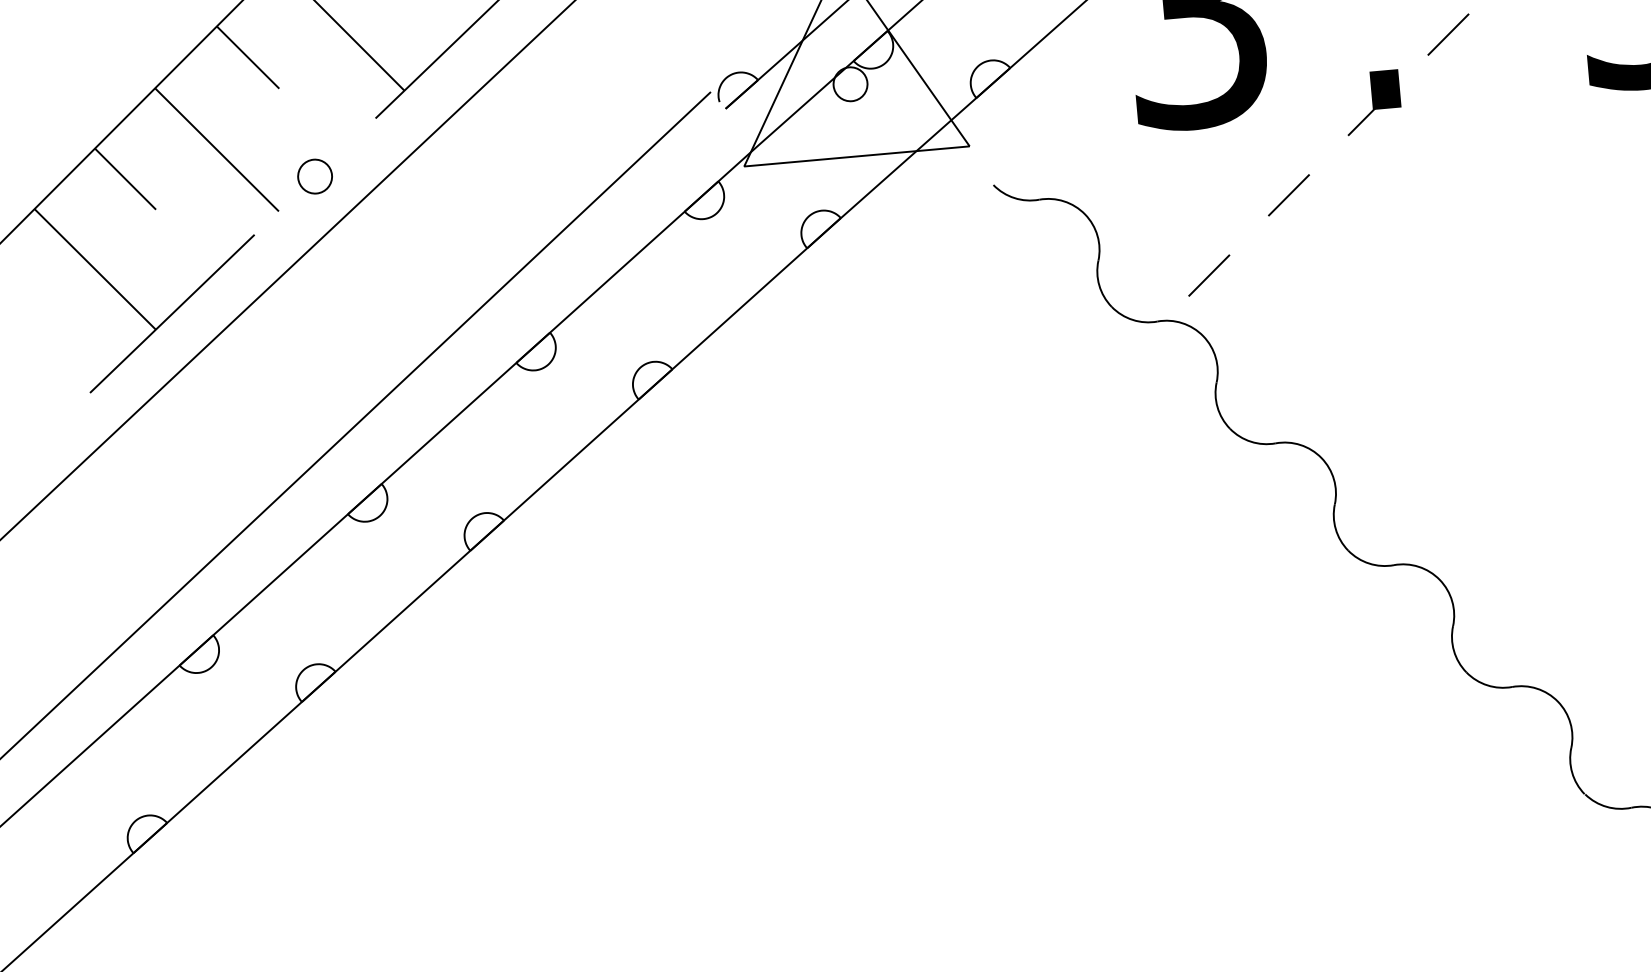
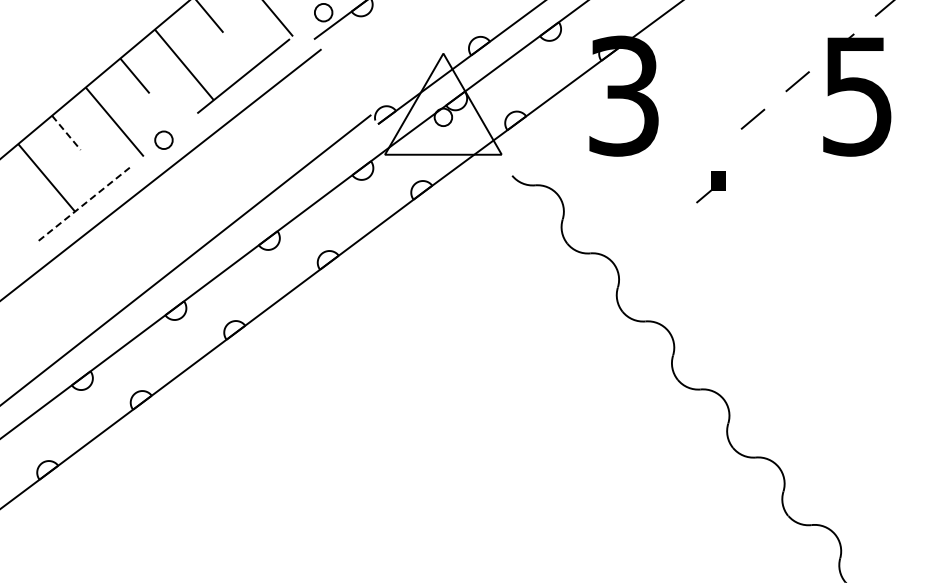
part: (1371, 104) -> (710, 187), moved
line: (125, 180) -> (66, 133), solid -> dashed
line: (1288, 195) -> (663, 194), removed
line: (1208, 274) -> (618, 231), removed
line: (172, 312) -> (84, 203), solid -> dashed

